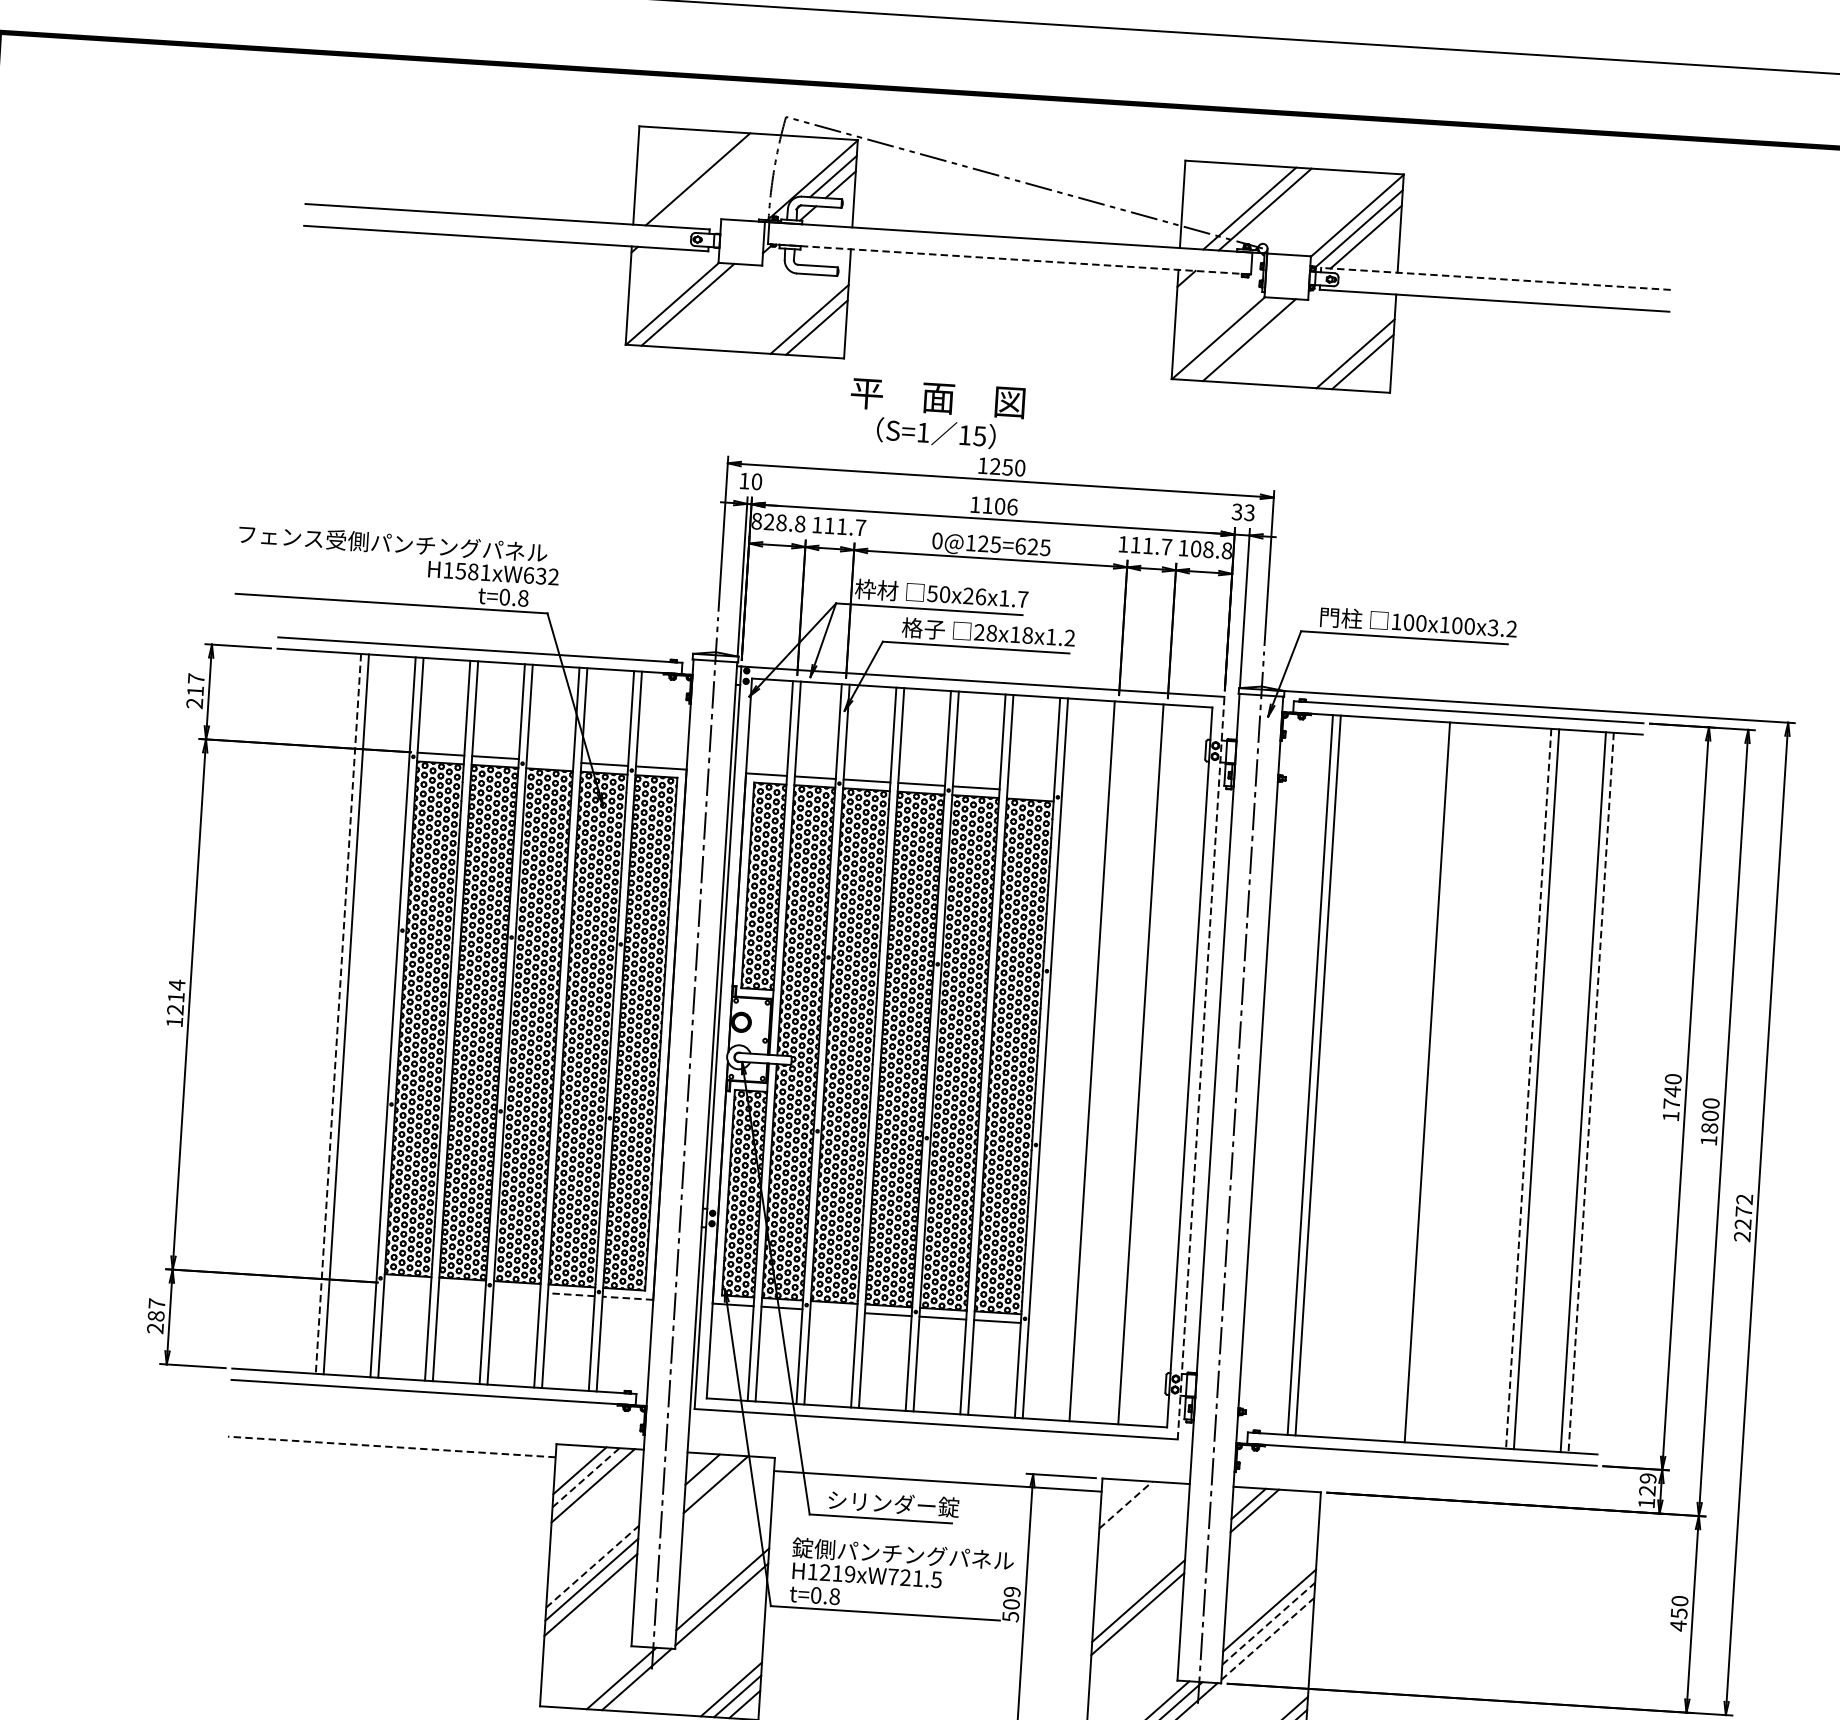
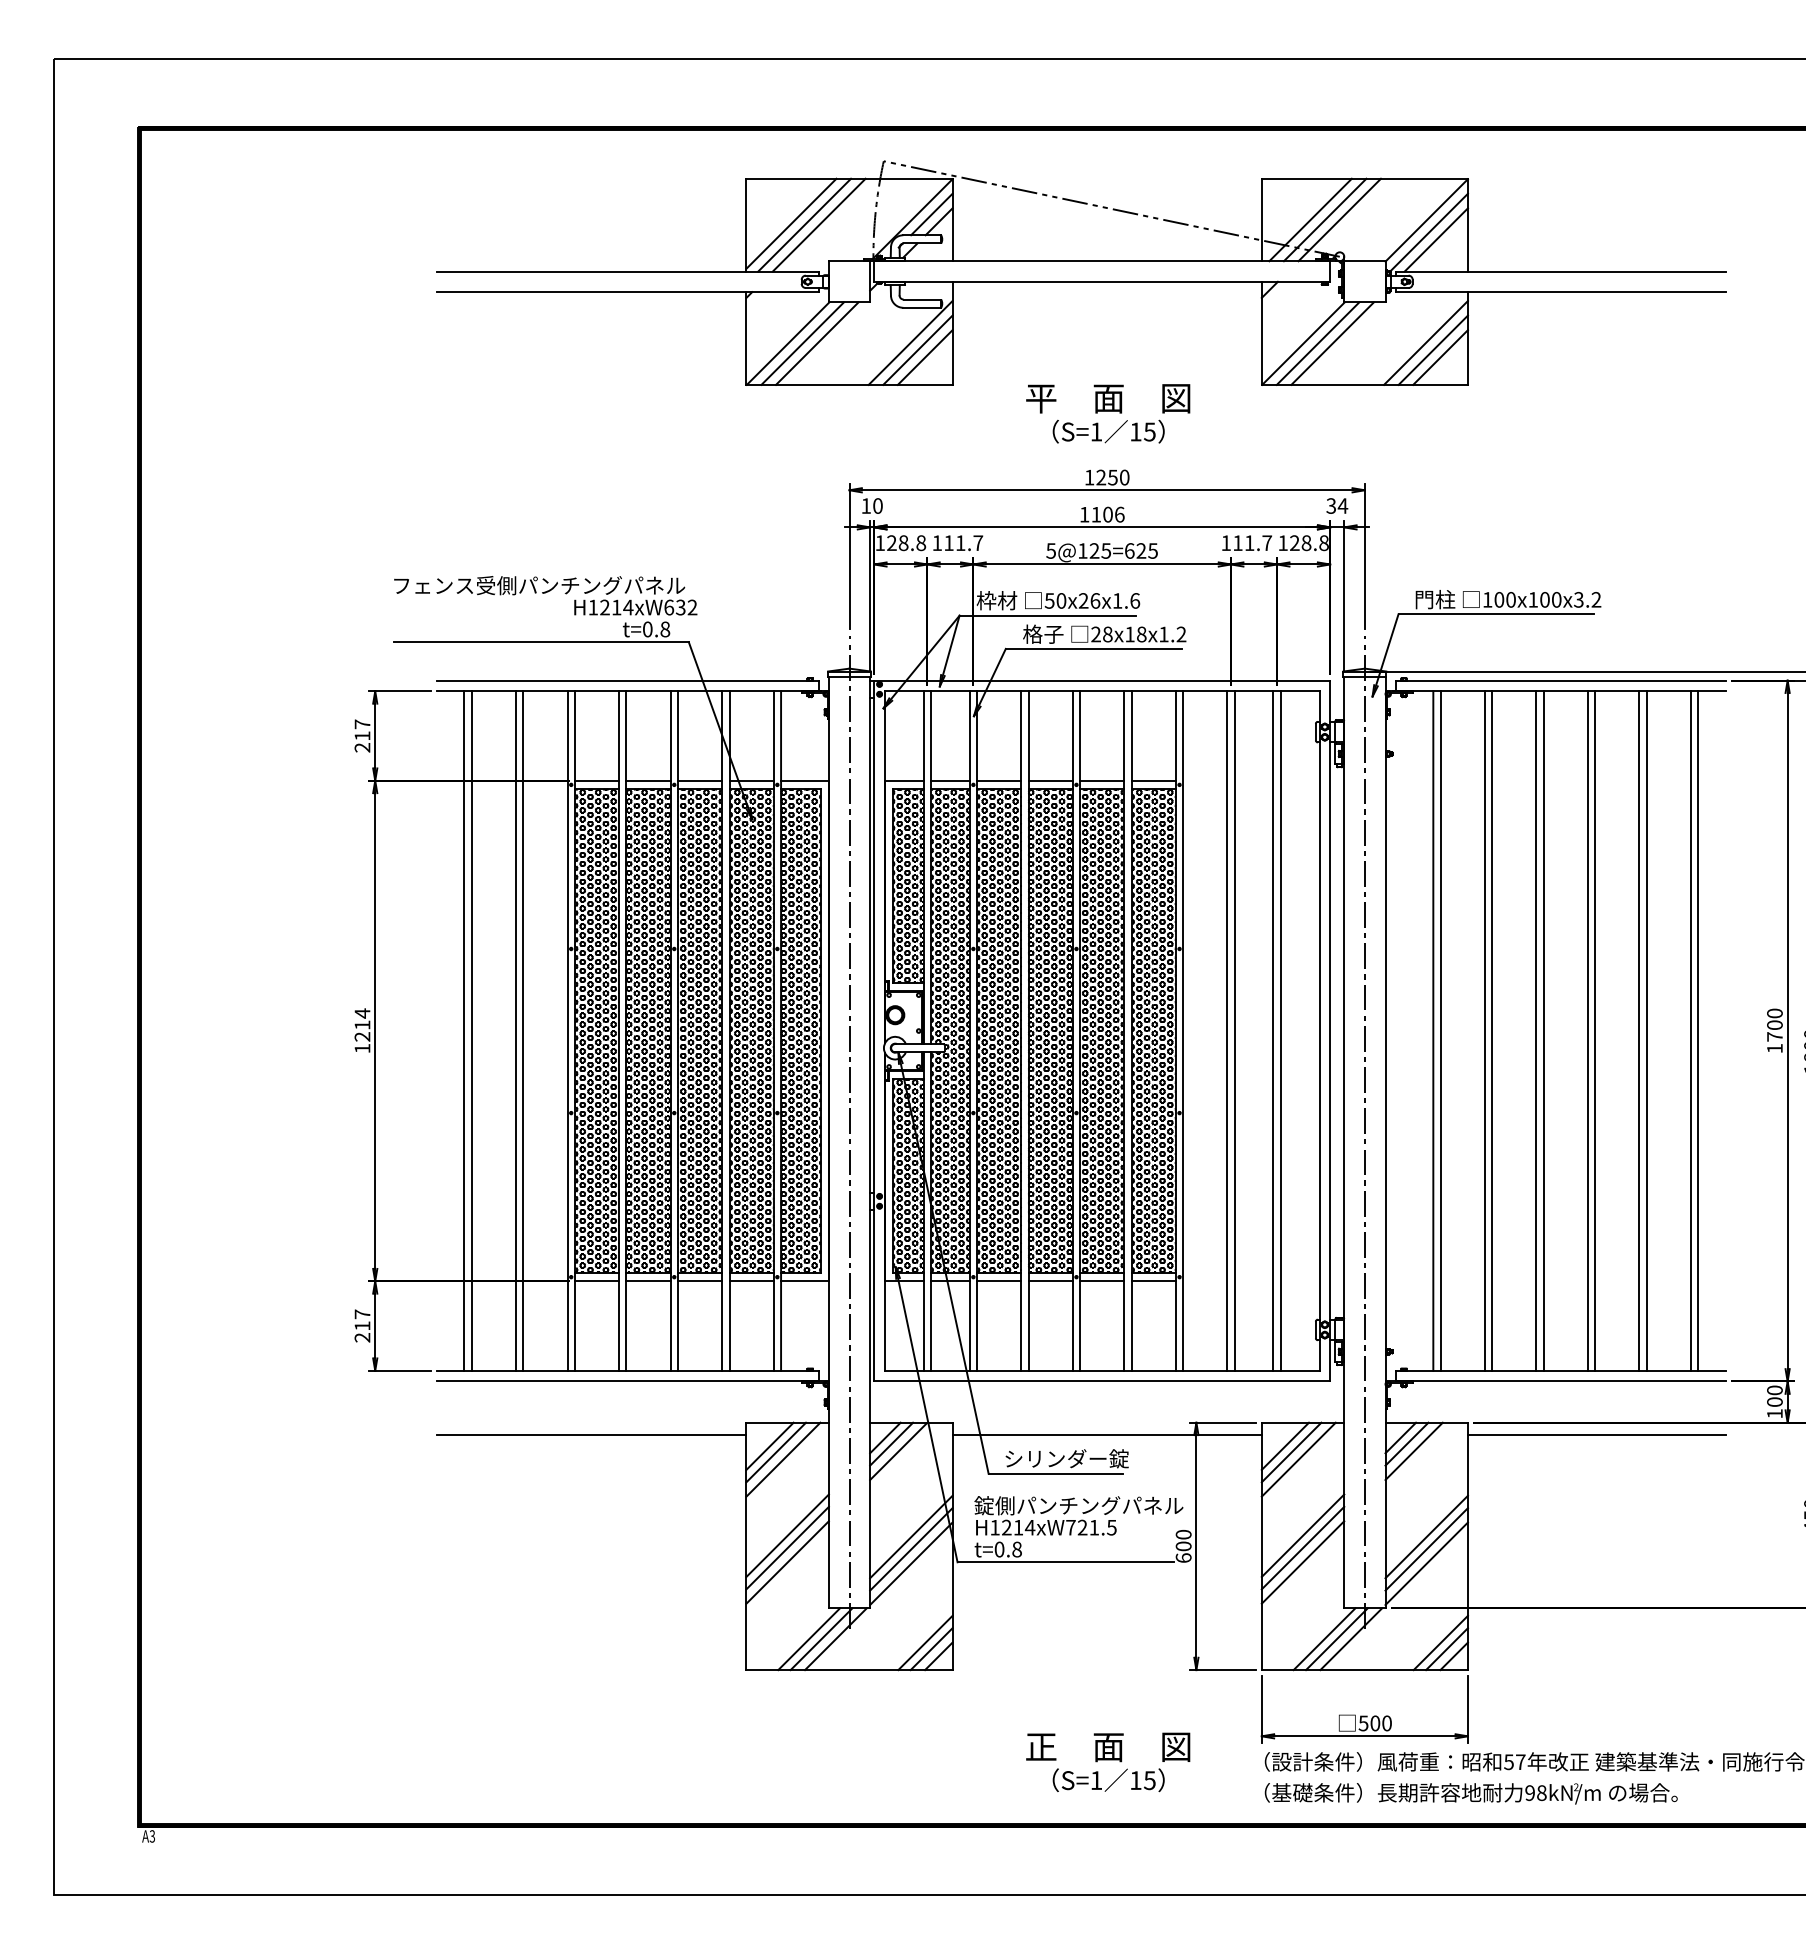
line: (684, 176) -> (791, 223), added
line: (712, 179) -> (818, 224), added
line: (1234, 207) -> (1310, 219), added
line: (1009, 258) -> (1102, 281), dashed -> solid
line: (1495, 278) -> (1560, 271), dashed -> solid
line: (703, 305) -> (817, 343), added
line: (802, 310) -> (910, 342), added
line: (1233, 338) -> (1317, 343), added
line: (1347, 345) -> (1425, 342), added
text: (937, 413) -> (1108, 413), moved
text: (1249, 512) -> (1342, 505), 33 -> 34
text: (757, 521) -> (880, 543), 828.8 -> 128.8
text: (937, 540) -> (1051, 550), 0@125=625 -> 5@125=625
text: (1195, 549) -> (1294, 543), 108.8 -> 128.8
text: (473, 571) -> (616, 607), H1581xW632 -> H1214xW632
text: (1023, 599) -> (1135, 600), 50x26x1.7 -> 50x26x1.6
line: (550, 760) -> (700, 780), added
line: (1030, 790) -> (1153, 780), added
line: (283, 1009) -> (464, 1030), added
line: (291, 1010) -> (471, 1030), added
line: (337, 1014) -> (515, 1031), dashed -> solid
line: (1099, 1061) -> (1234, 1030), added
line: (1148, 1064) -> (1280, 1030), added
line: (1201, 1067) -> (1330, 1030), dashed -> solid
line: (1364, 1077) -> (1484, 1030), added
line: (1373, 1078) -> (1492, 1030), added
line: (1419, 1081) -> (1536, 1030), added
line: (1473, 1084) -> (1587, 1030), added
line: (1482, 1085) -> (1595, 1030), added
line: (1528, 1089) -> (1639, 1031), dashed -> solid
text: (1672, 1091) -> (1774, 1025), 1740 -> 1700
line: (1591, 1093) -> (1698, 1031), dashed -> solid
line: (407, 1284) -> (596, 1281), added
line: (462, 1288) -> (648, 1281), added
line: (517, 1291) -> (700, 1281), added
line: (571, 1294) -> (751, 1281), dashed -> solid
line: (627, 1298) -> (804, 1281), dashed -> solid
line: (834, 1311) -> (999, 1281), added
text: (156, 1315) -> (362, 1325), 287 -> 217
line: (391, 1447) -> (591, 1435), dashed -> solid
line: (708, 1475) -> (891, 1443), added
line: (586, 1477) -> (776, 1452), dashed -> solid
text: (1647, 1483) -> (1774, 1395), 129 -> 100
line: (1126, 1504) -> (1285, 1445), dashed -> solid
line: (1131, 1512) -> (1291, 1452), added
line: (1456, 1514) -> (1596, 1435), added
line: (1138, 1519) -> (1298, 1459), added
line: (1261, 1519) -> (1413, 1451), added
line: (593, 1566) -> (788, 1535), dashed -> solid
text: (849, 1574) -> (1029, 1527), H1219xW721.5 -> H1214xW721.5
line: (723, 1575) -> (911, 1536), added
text: (1011, 1604) -> (1183, 1546), 509 -> 600
line: (1269, 1623) -> (1427, 1549), dashed -> solid
line: (1136, 1629) -> (1302, 1562), added
line: (1268, 1638) -> (1427, 1563), dashed -> solid
line: (608, 1678) -> (809, 1639), added

